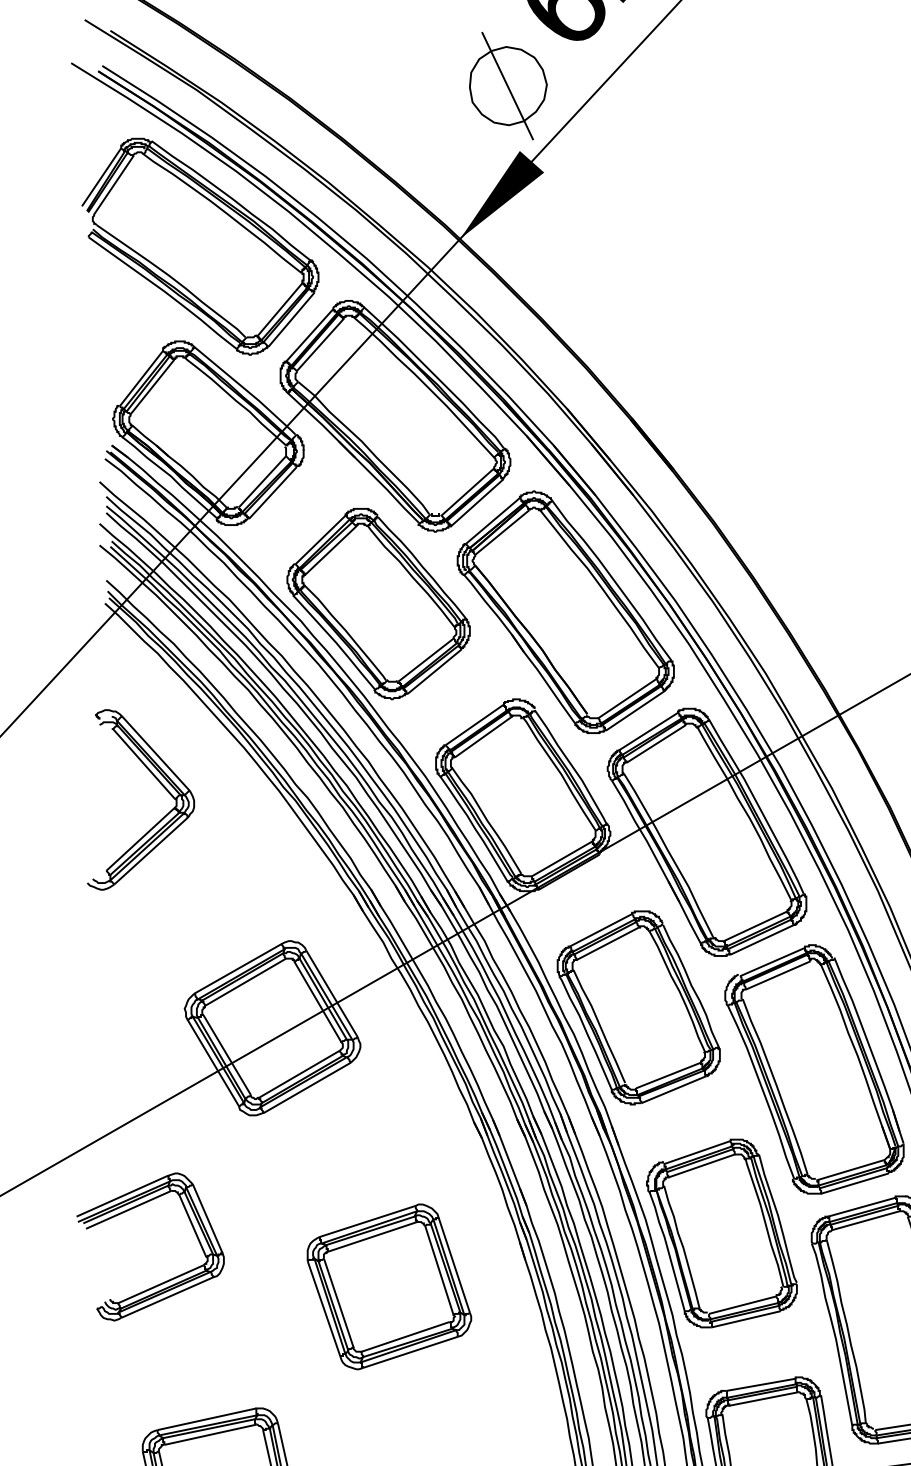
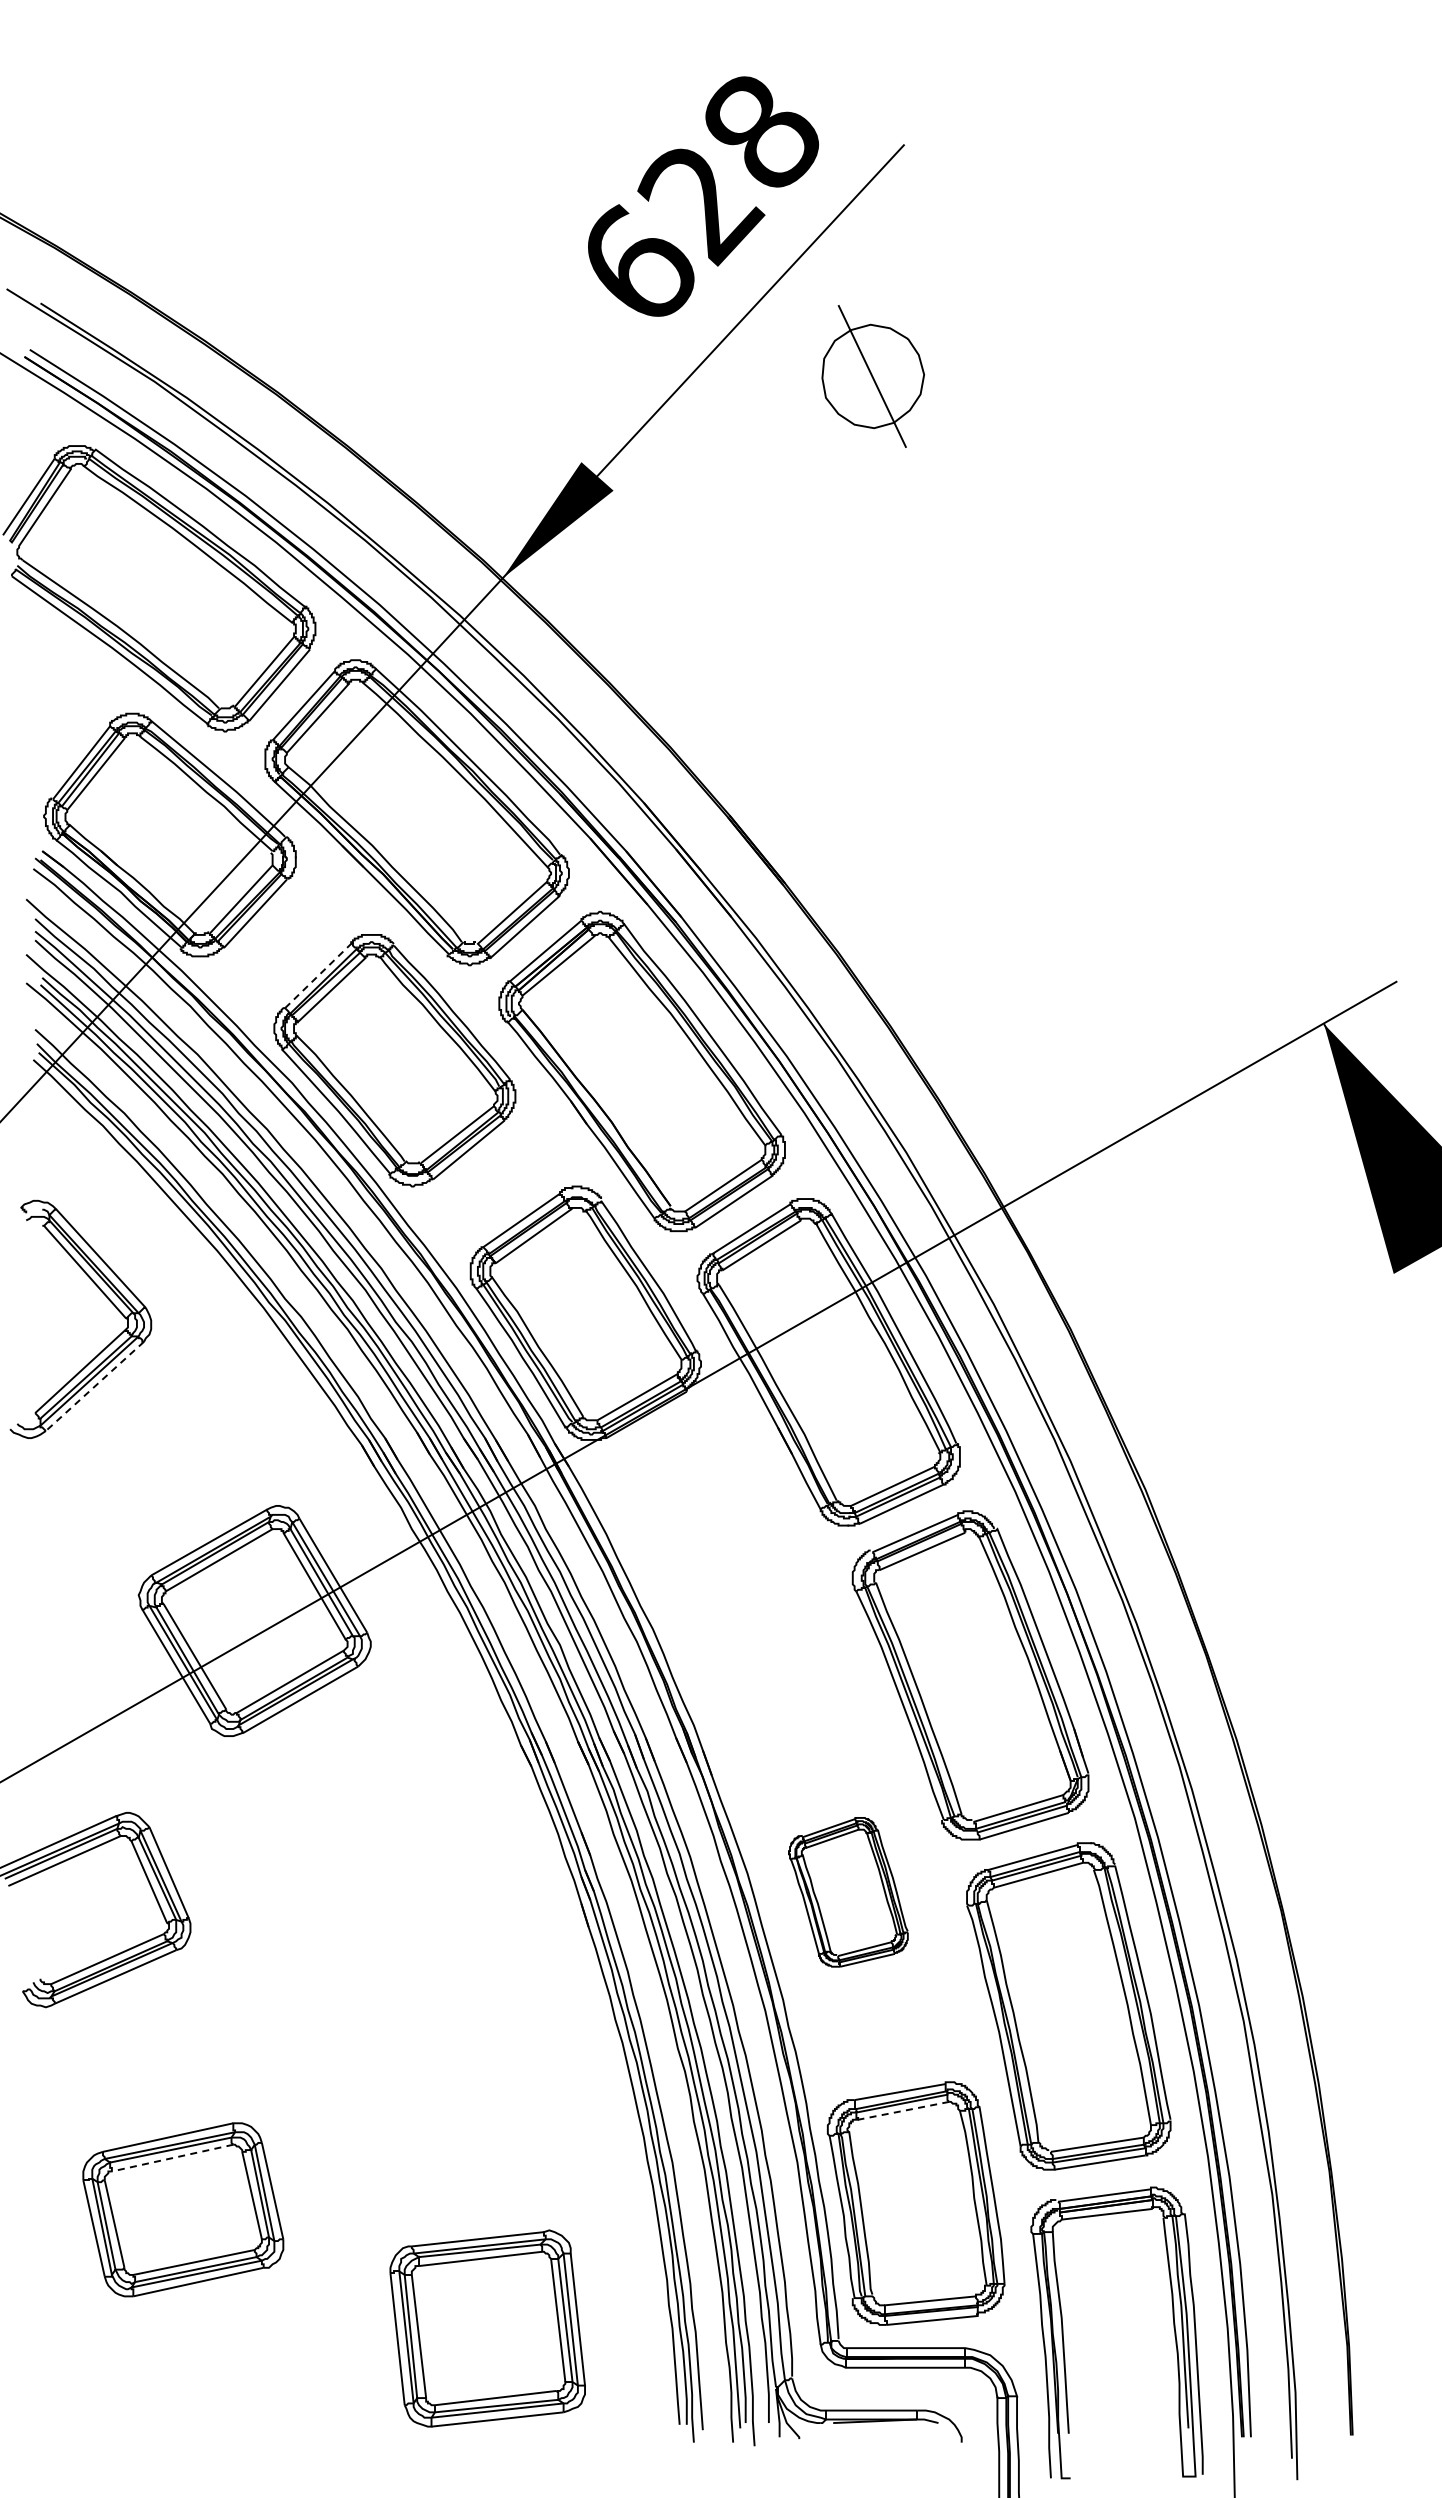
part: (507, 86) -> (872, 376), moved
line: (320, 539) -> (318, 975), solid -> dashed
line: (151, 850) -> (94, 1386), solid -> dashed
part: (638, 1007) -> (738, 1593), removed
part: (722, 1233) -> (848, 1892), size x0.6
part: (389, 1286) -> (409, 1962), removed
line: (763, 1398) -> (903, 2110), solid -> dashed
line: (210, 1435) -> (172, 2158), solid -> dashed

